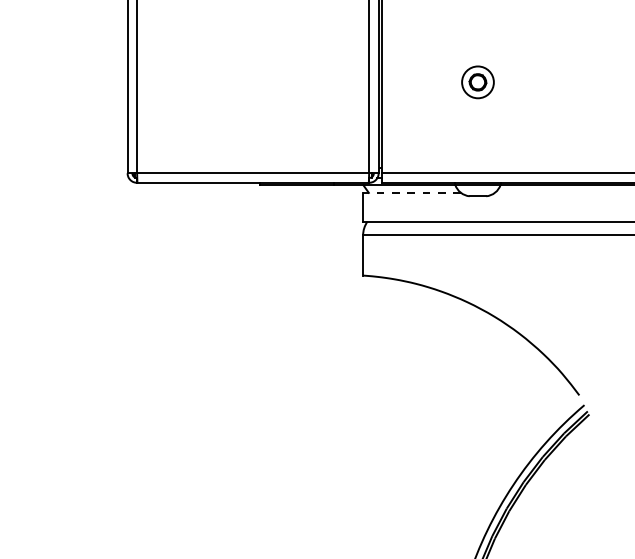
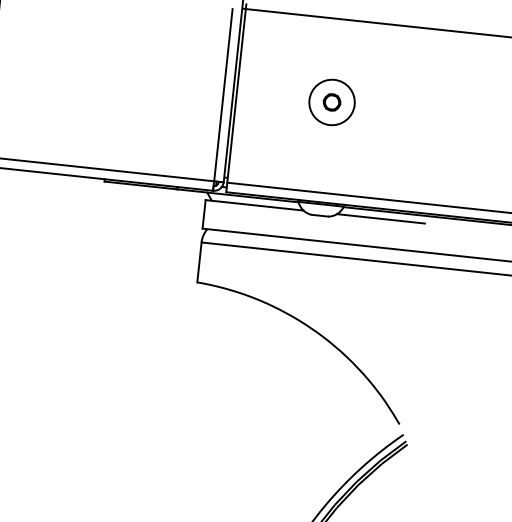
circle: (477, 82) -> (331, 102), size x1.43
line: (411, 192) -> (254, 204), dashed -> solid
line: (538, 192) -> (380, 218), added

